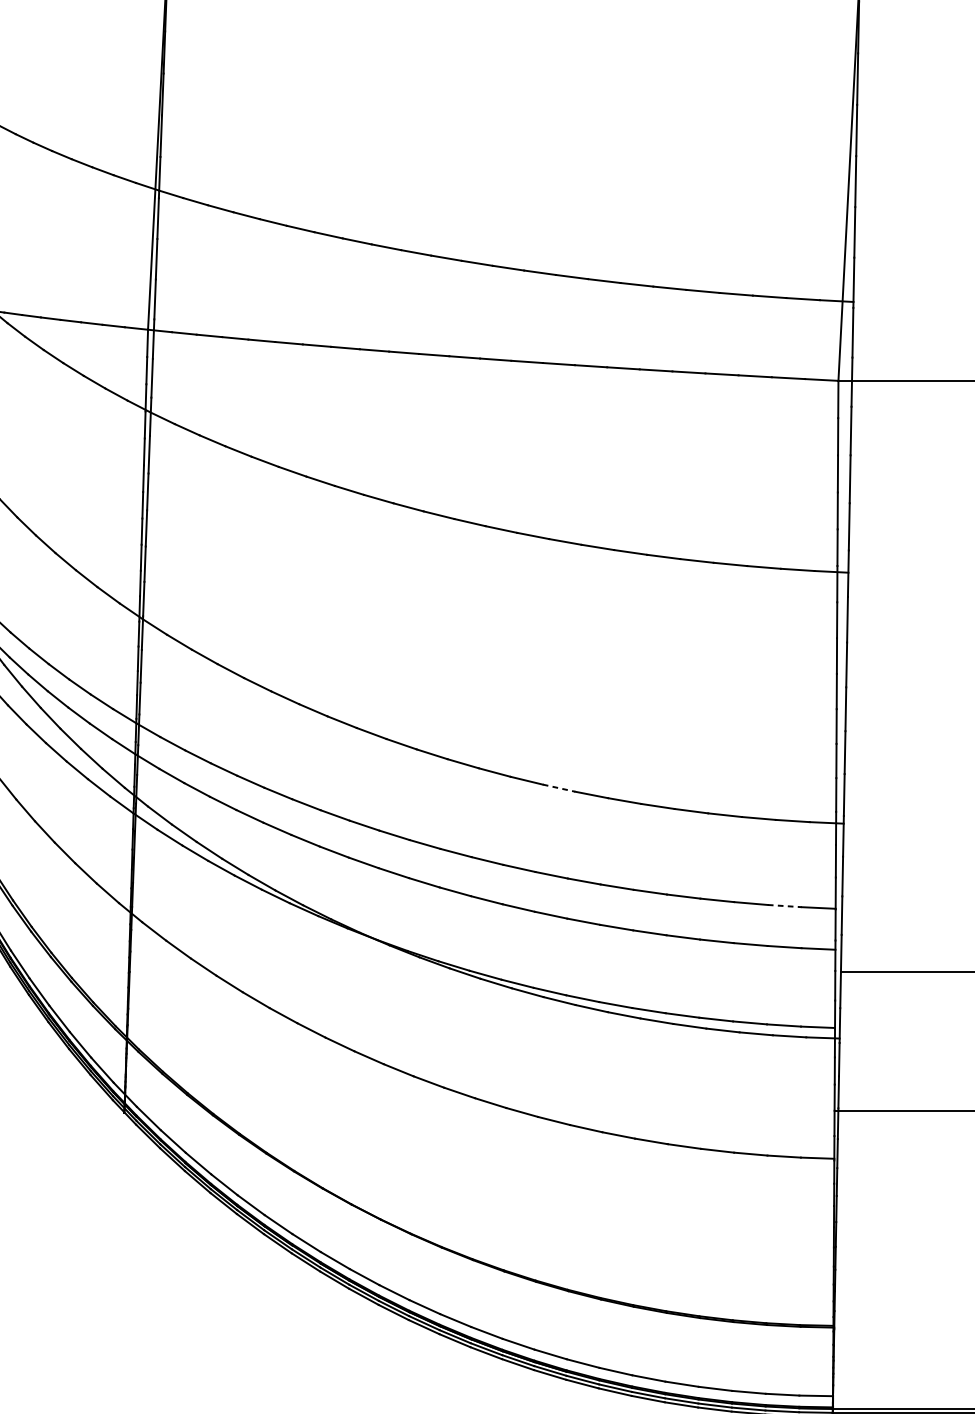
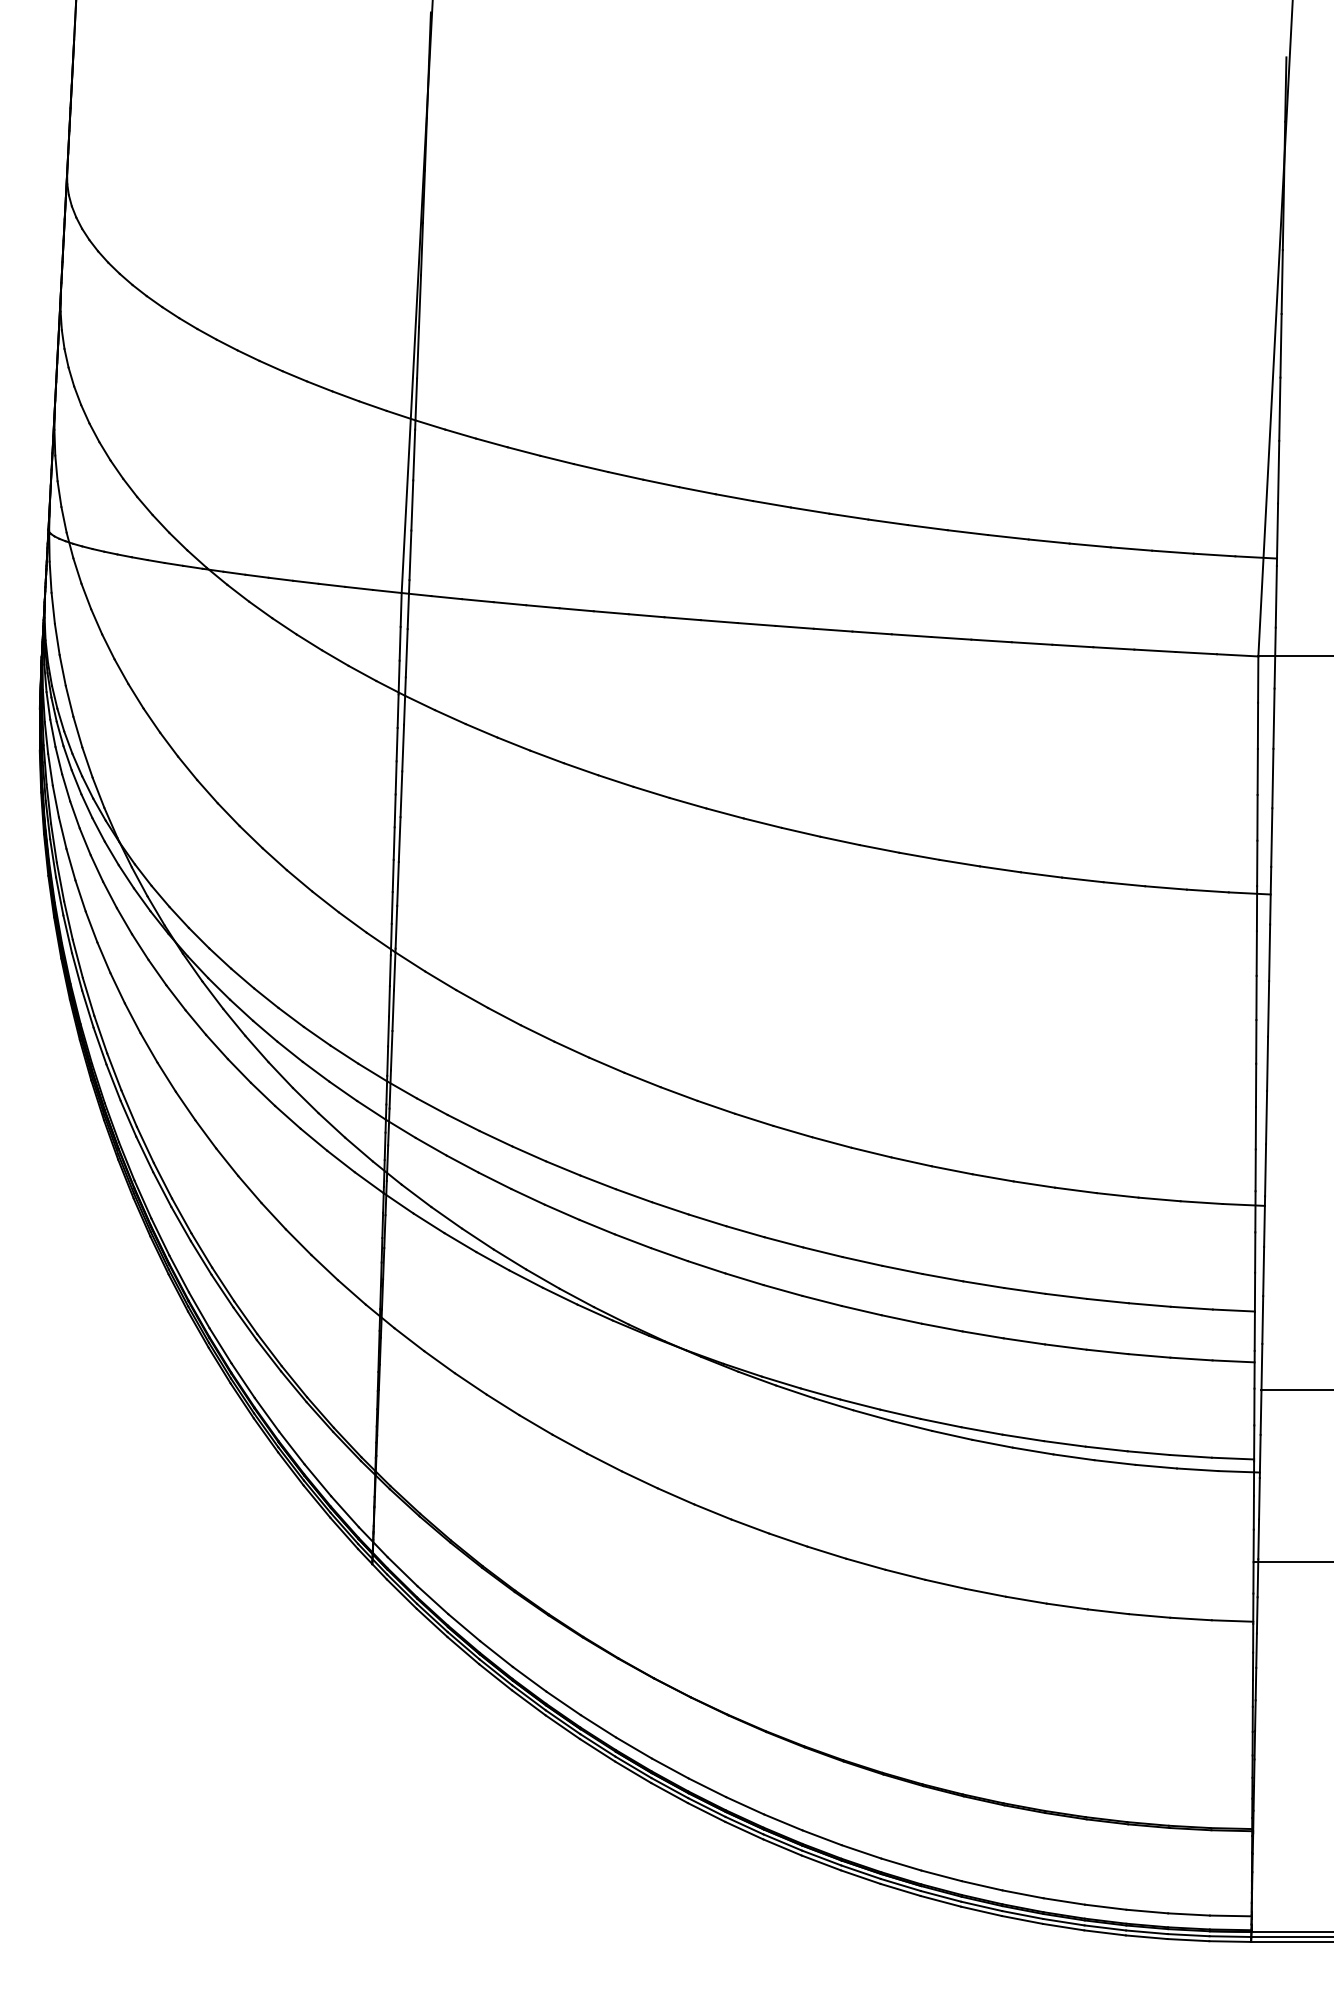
line: (558, 787) -> (911, 1161), dashed -> solid
line: (785, 906) -> (1192, 1308), dashed -> solid

